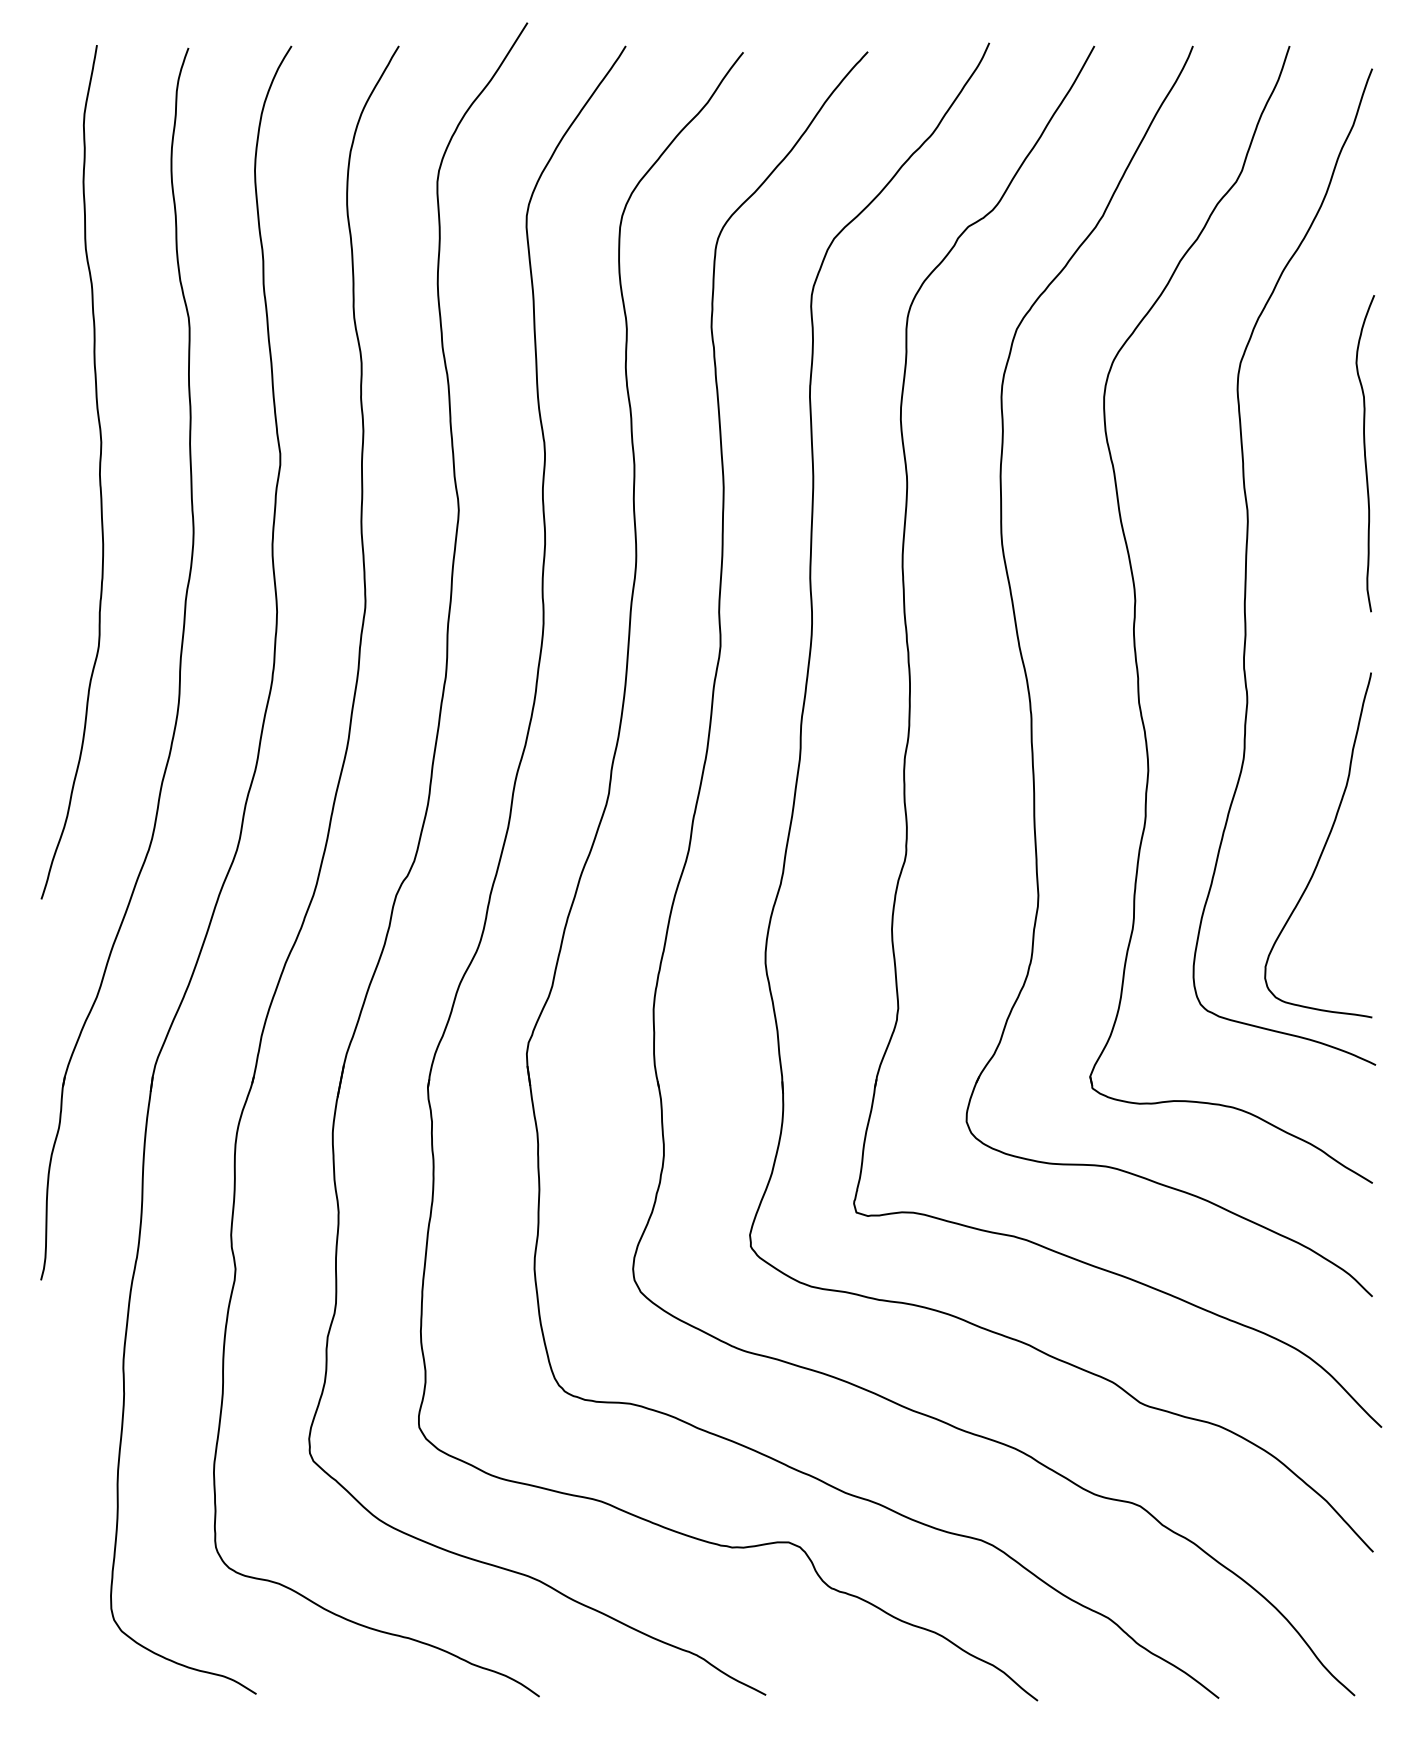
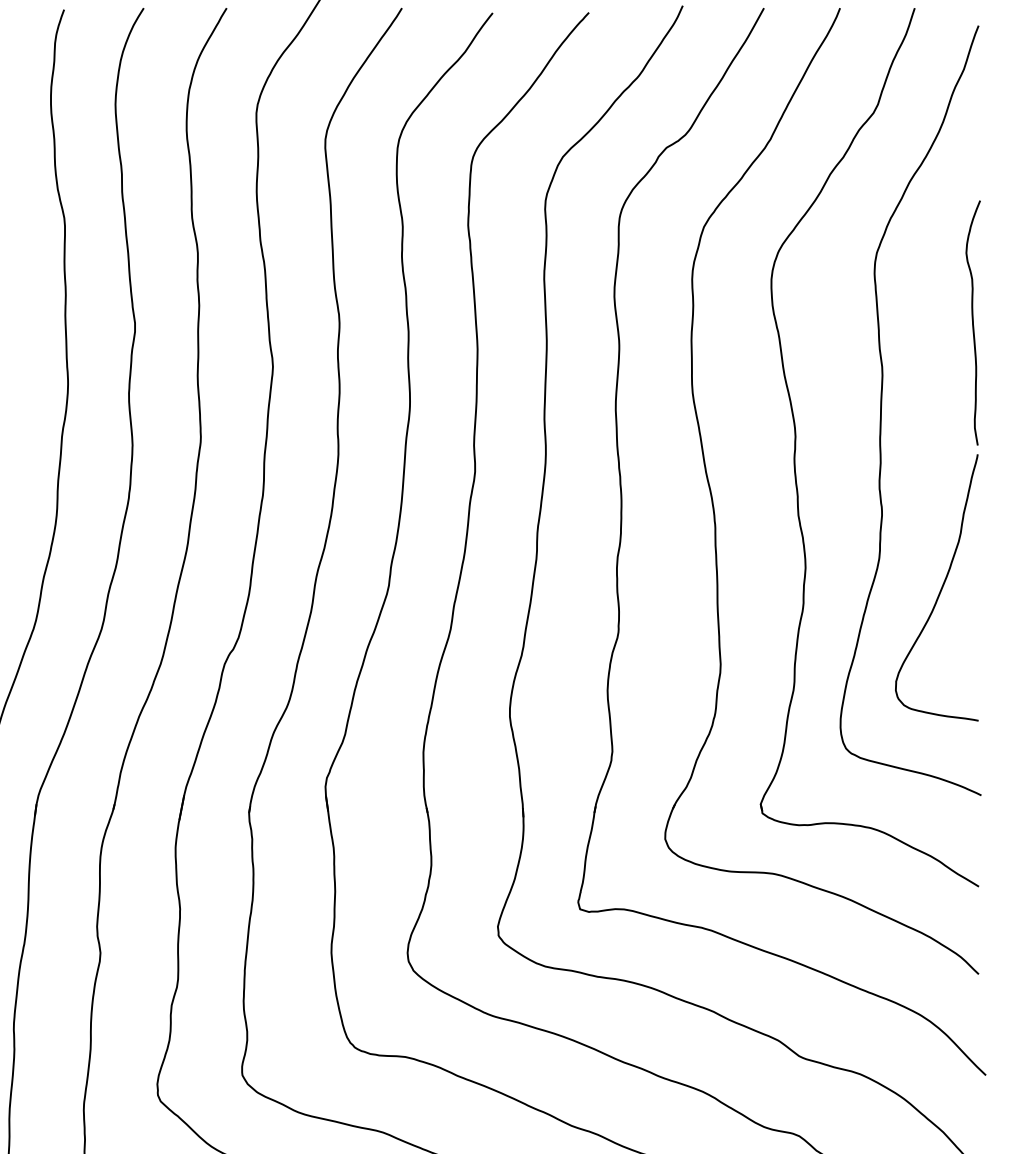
curve: (1322, 848) -> (940, 590), moved

